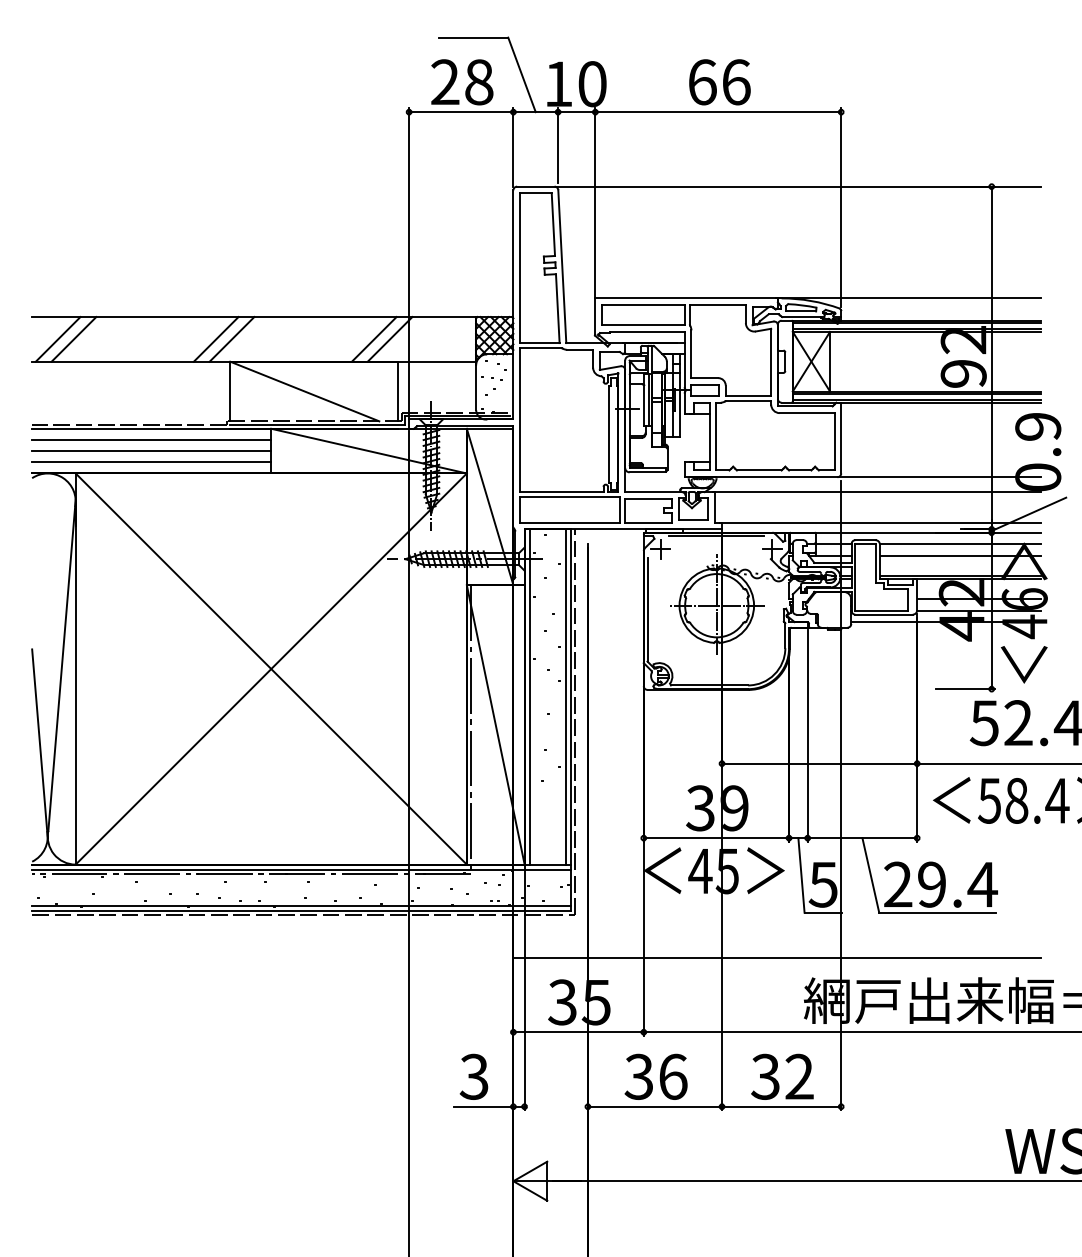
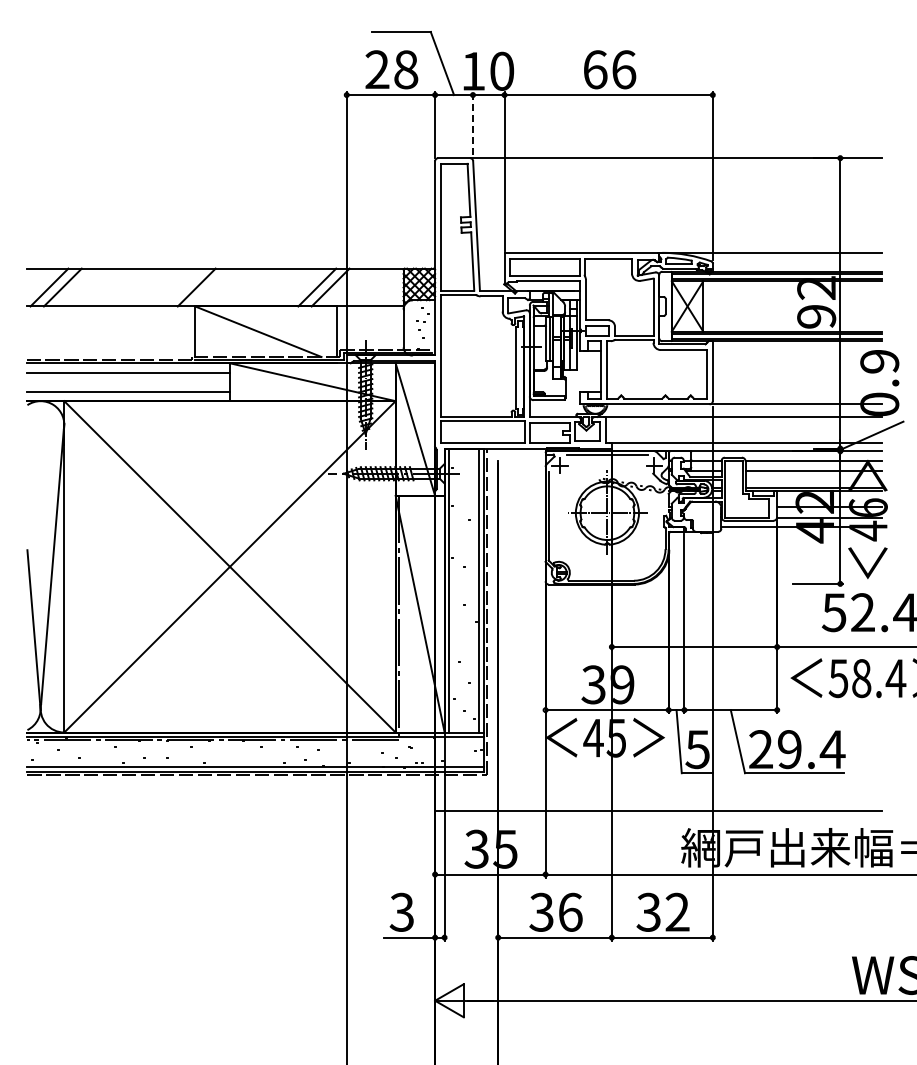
line: (558, 145) -> (473, 123), solid -> dashed
line: (216, 339) -> (183, 287), removed
line: (151, 451) -> (128, 382), removed

